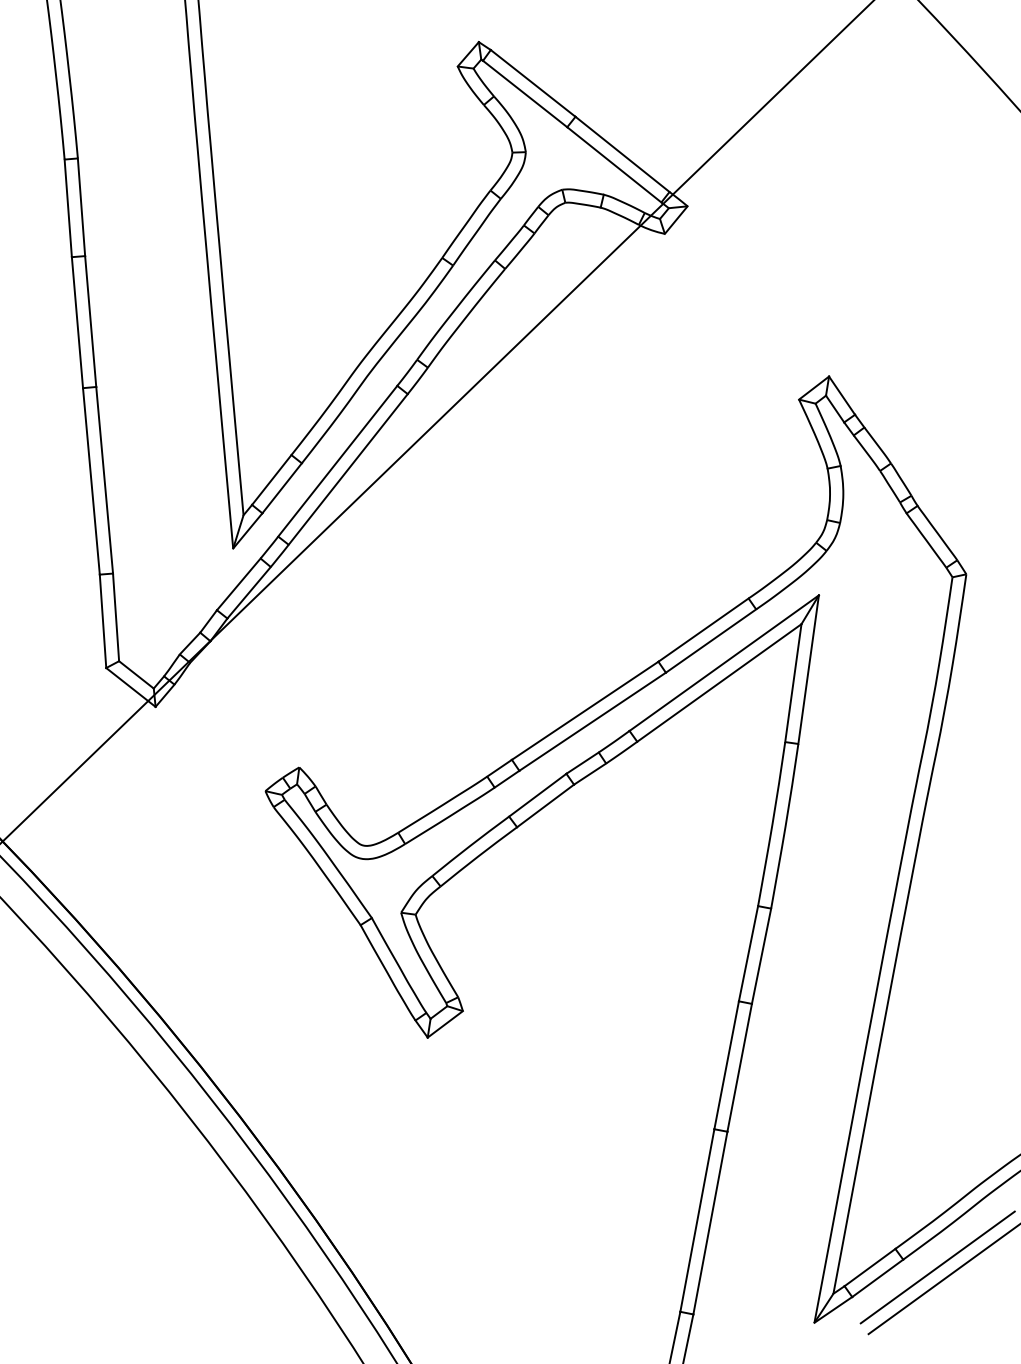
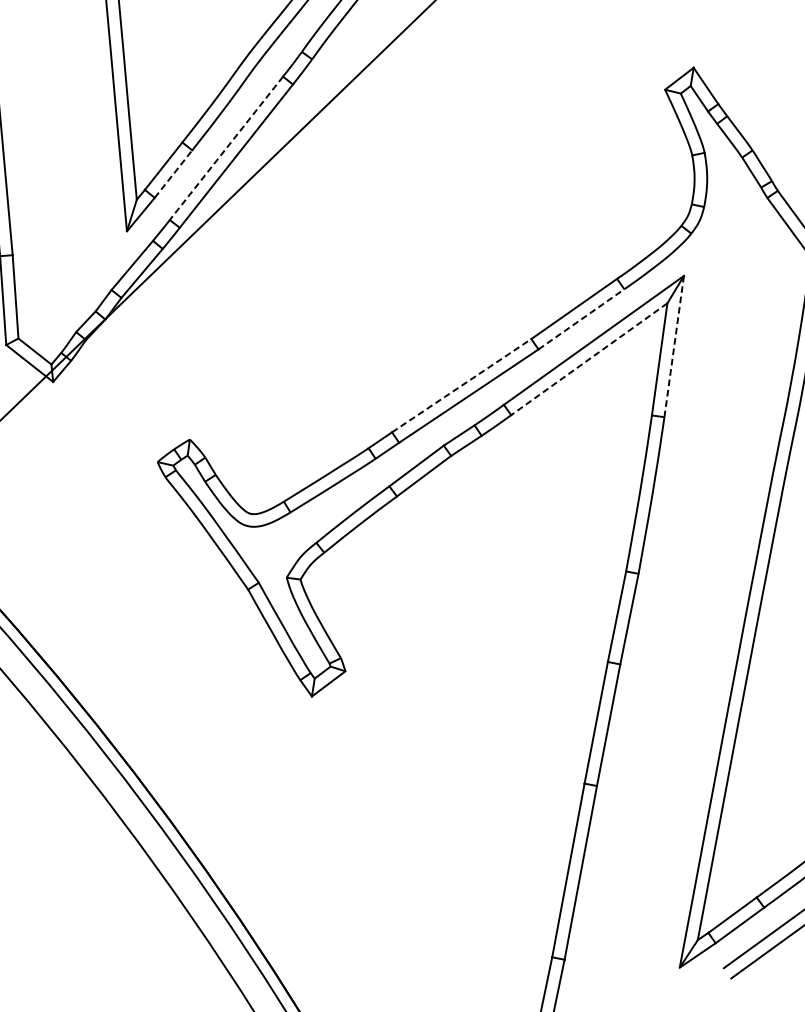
line: (337, 461) -> (226, 148), solid -> dashed
line: (282, 488) -> (173, 174), solid -> dashed
line: (711, 640) -> (581, 318), solid -> dashed
line: (808, 669) -> (674, 346), solid -> dashed
line: (719, 682) -> (589, 358), solid -> dashed
line: (585, 710) -> (462, 385), solid -> dashed

